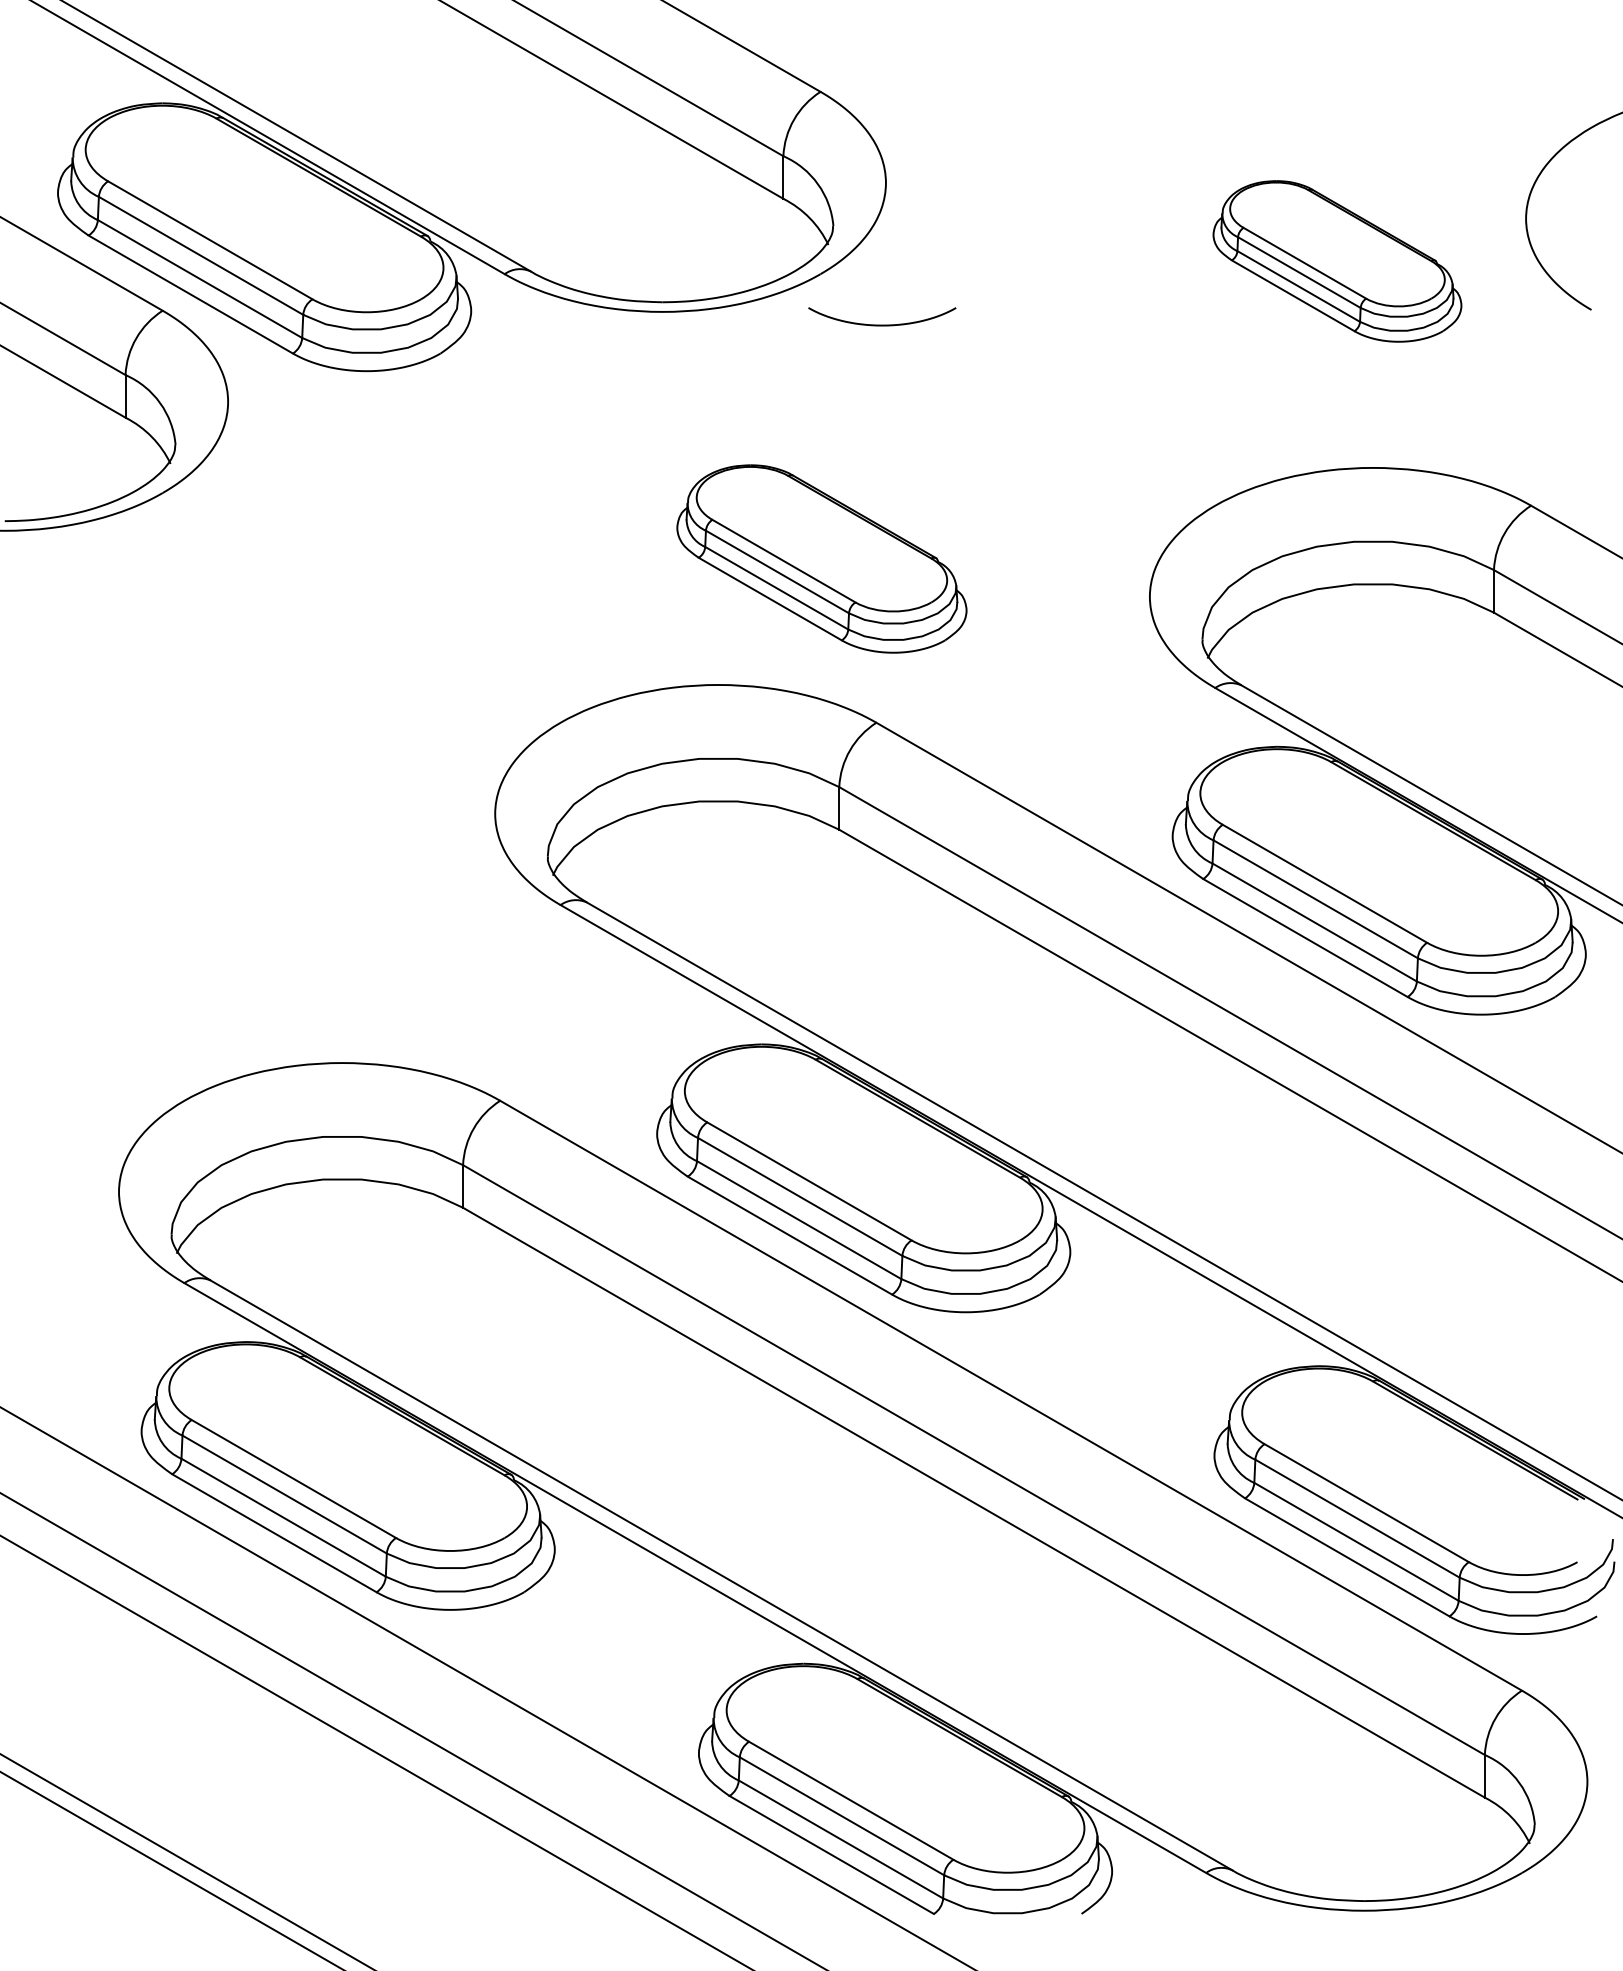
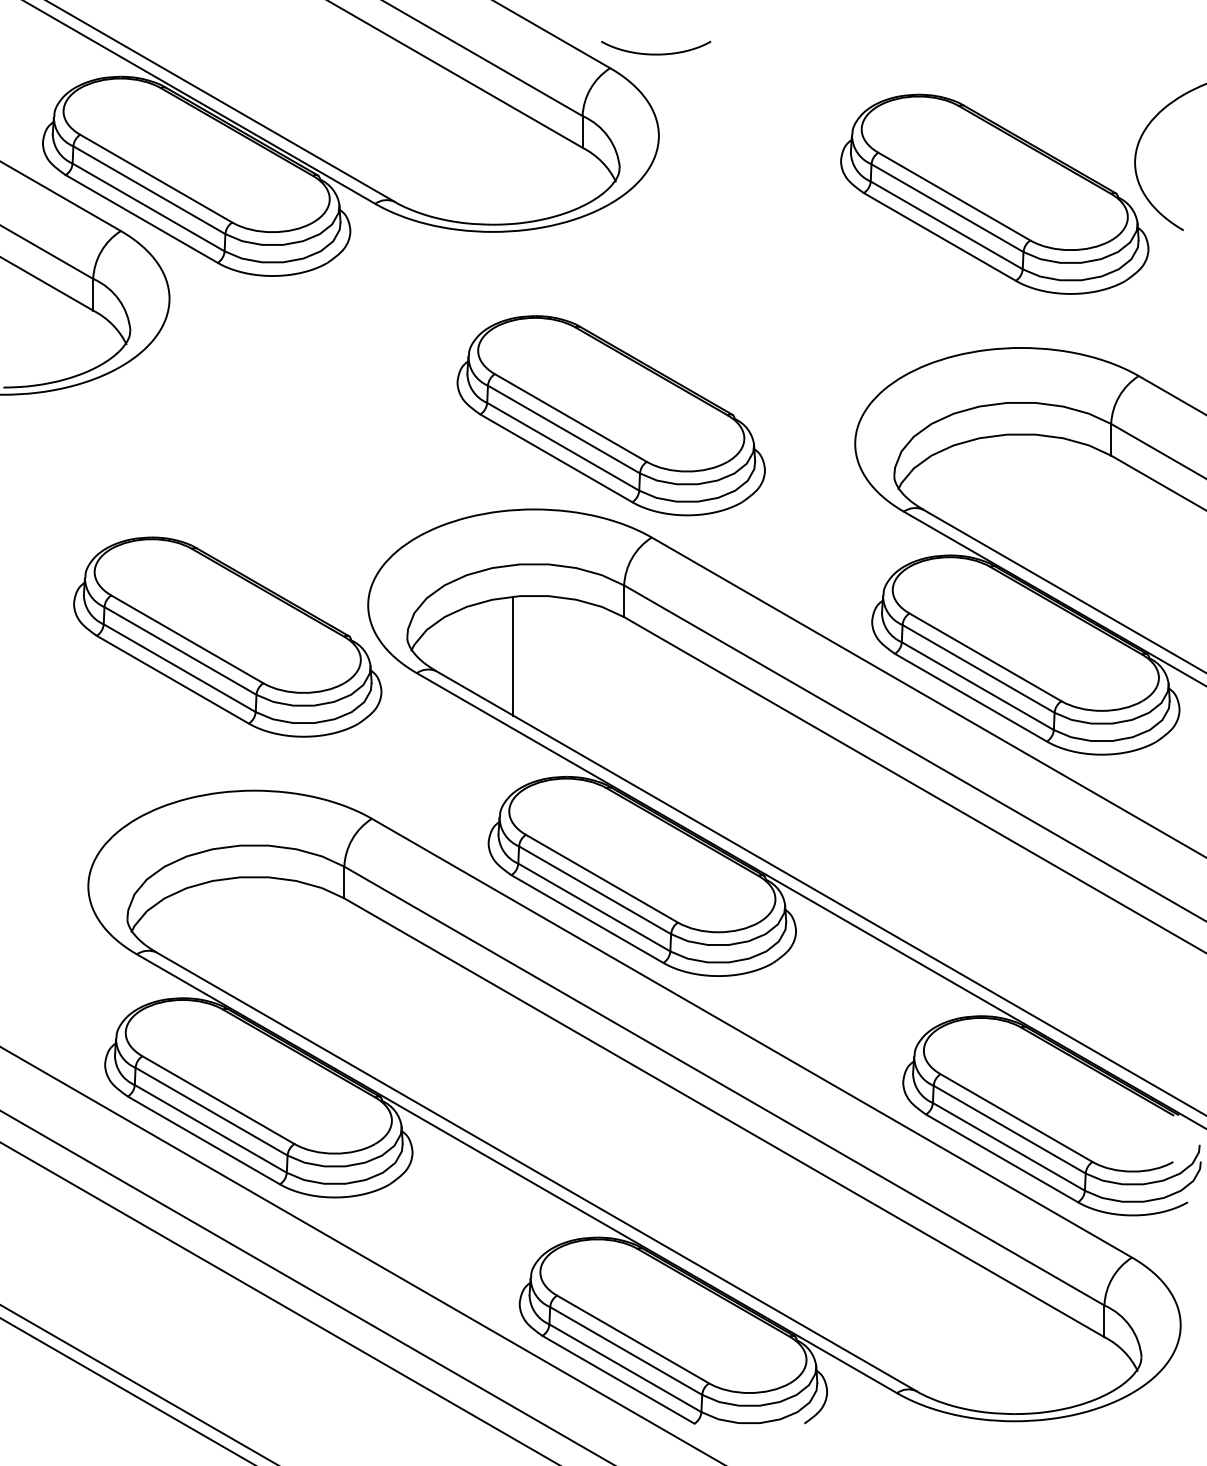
part: (1337, 261) -> (994, 194), size x1.67
curve: (882, 324) -> (656, 53), moved
part: (821, 558) -> (610, 415), size x1.43
part: (305, 856) -> (227, 637), added
line: (689, 881) -> (512, 655), added

